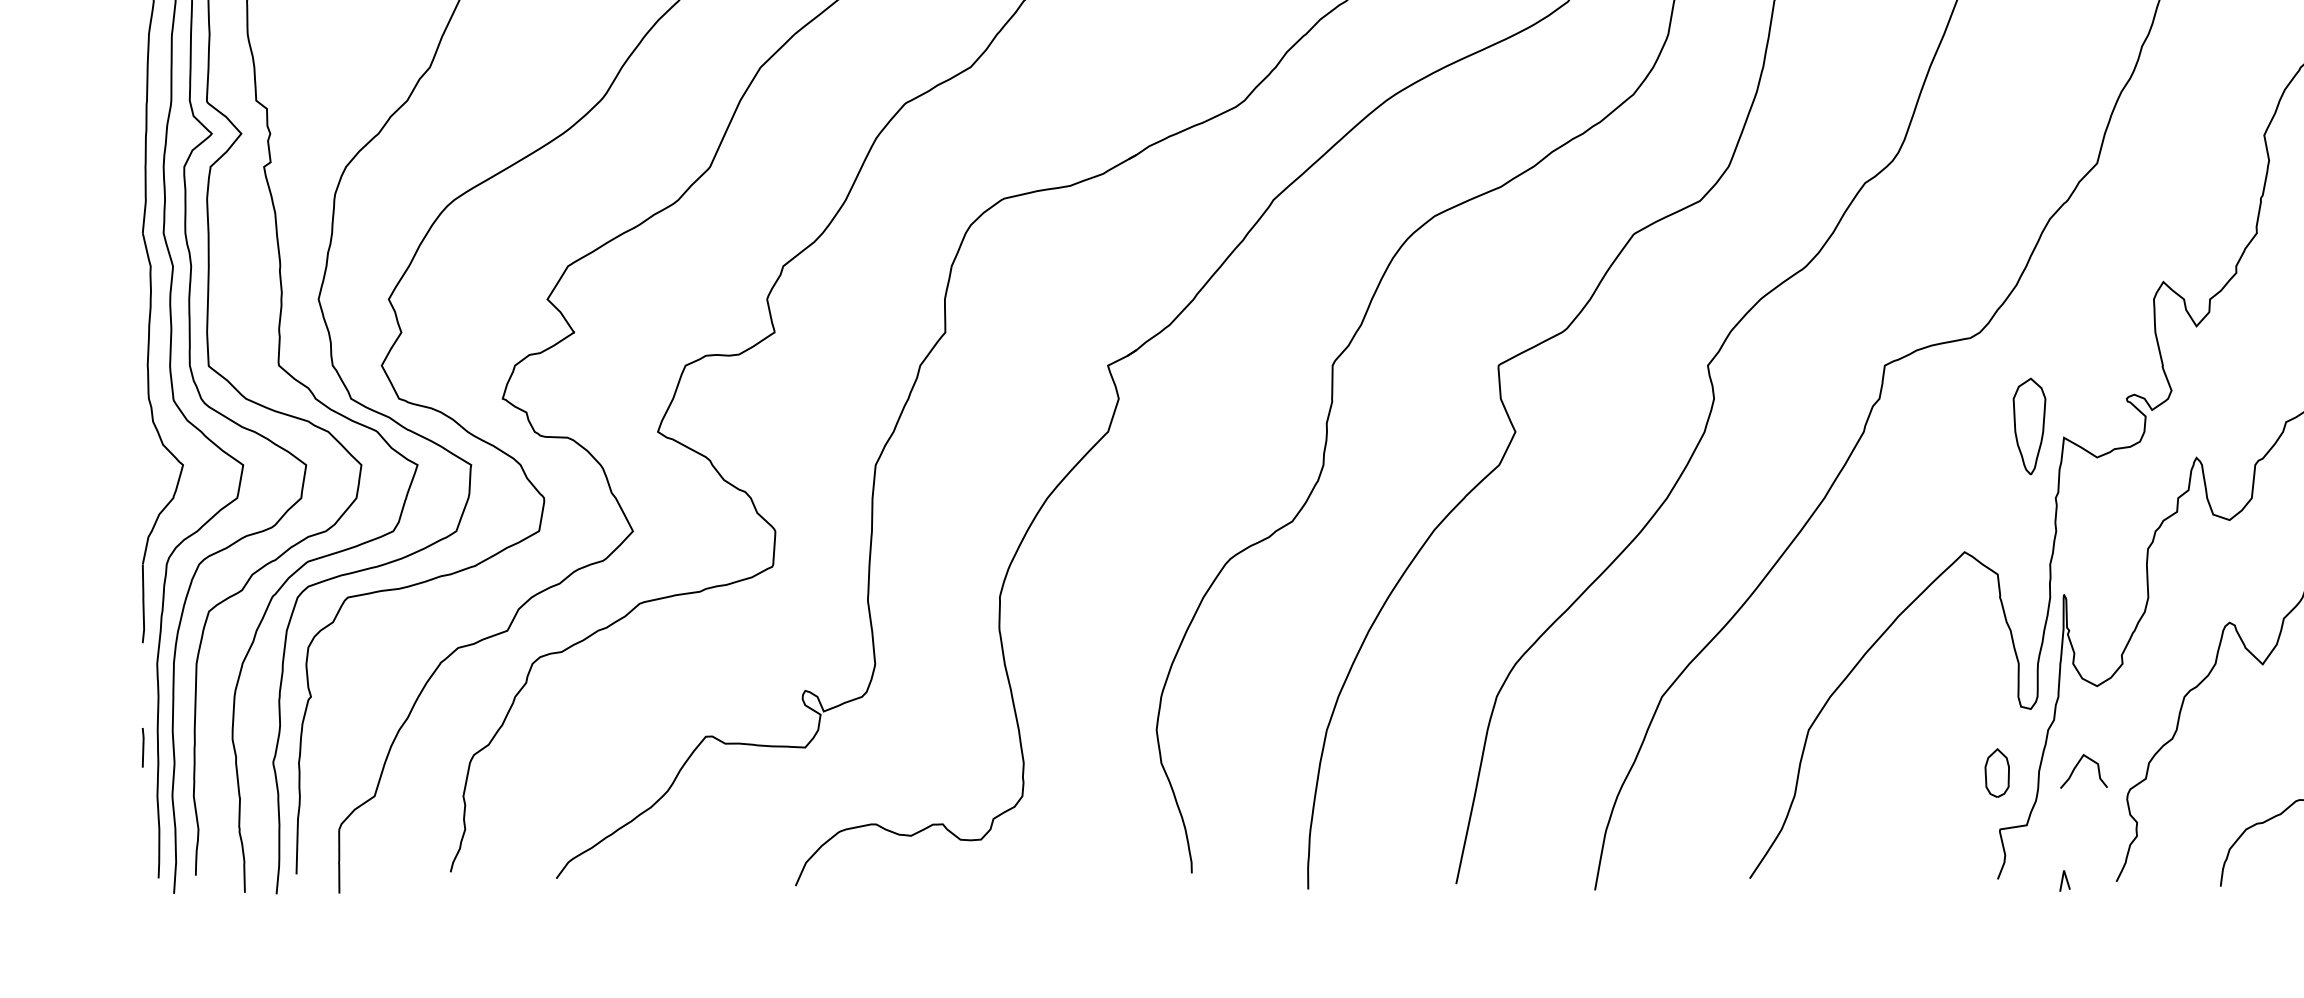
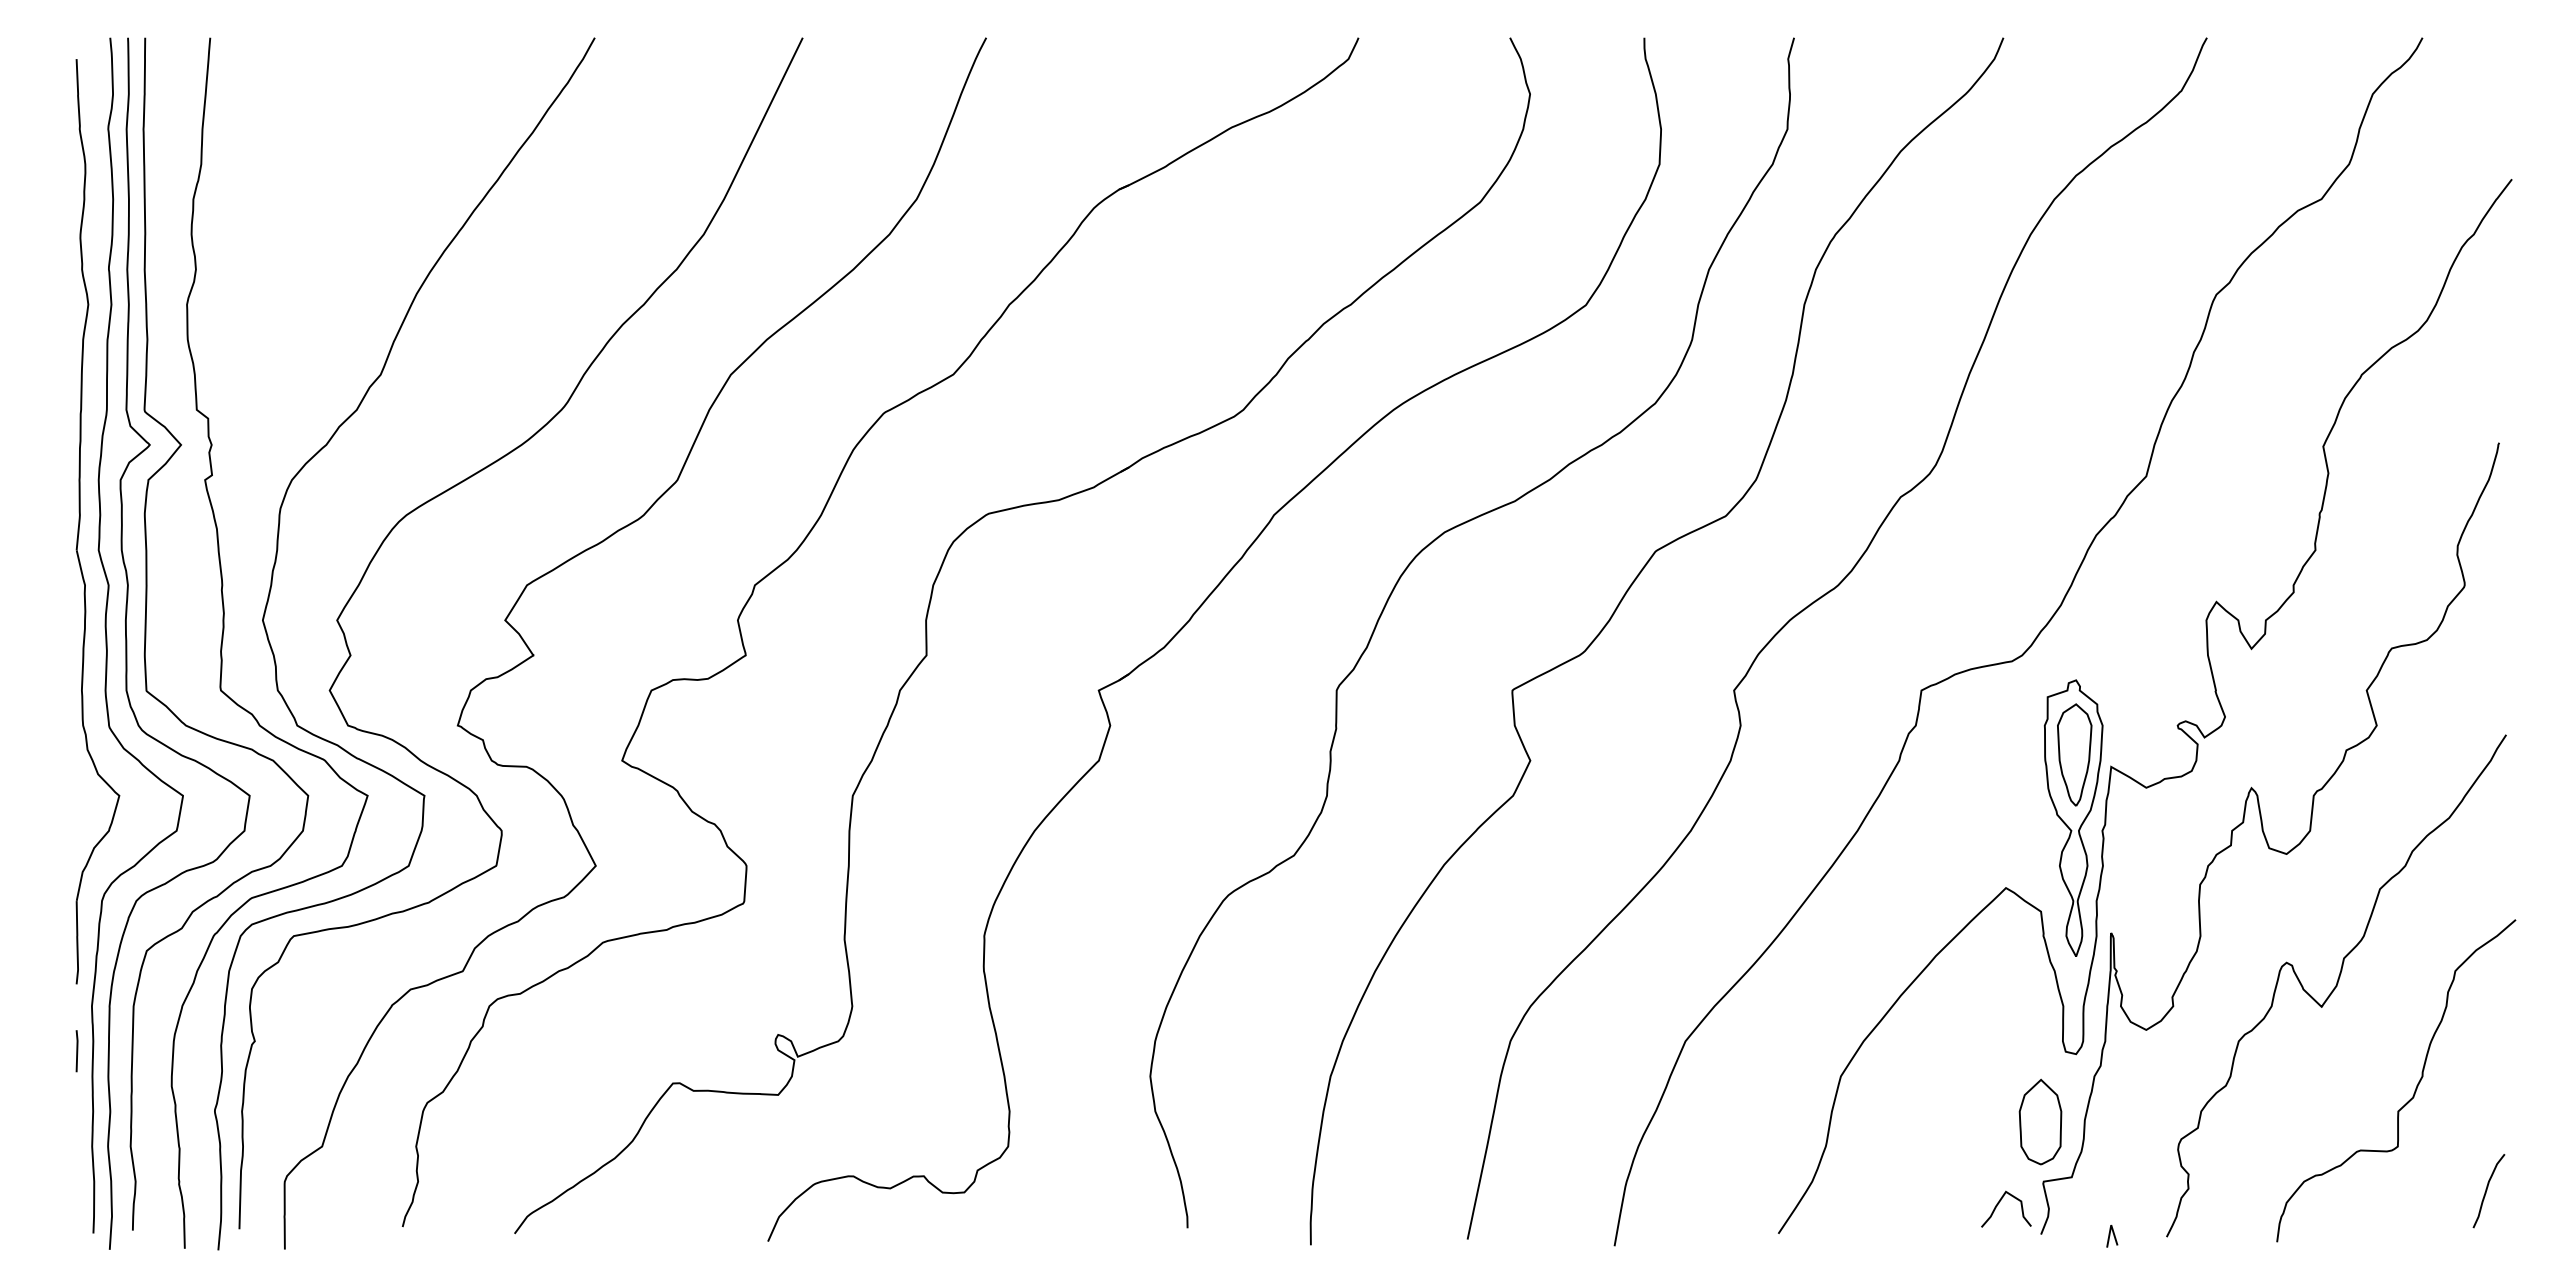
part: (2028, 485) -> (2073, 817), added
line: (142, 748) -> (76, 1051), moved
curve: (2077, 766) -> (1999, 1203), moved
part: (1997, 772) -> (2040, 1121), size x1.67

